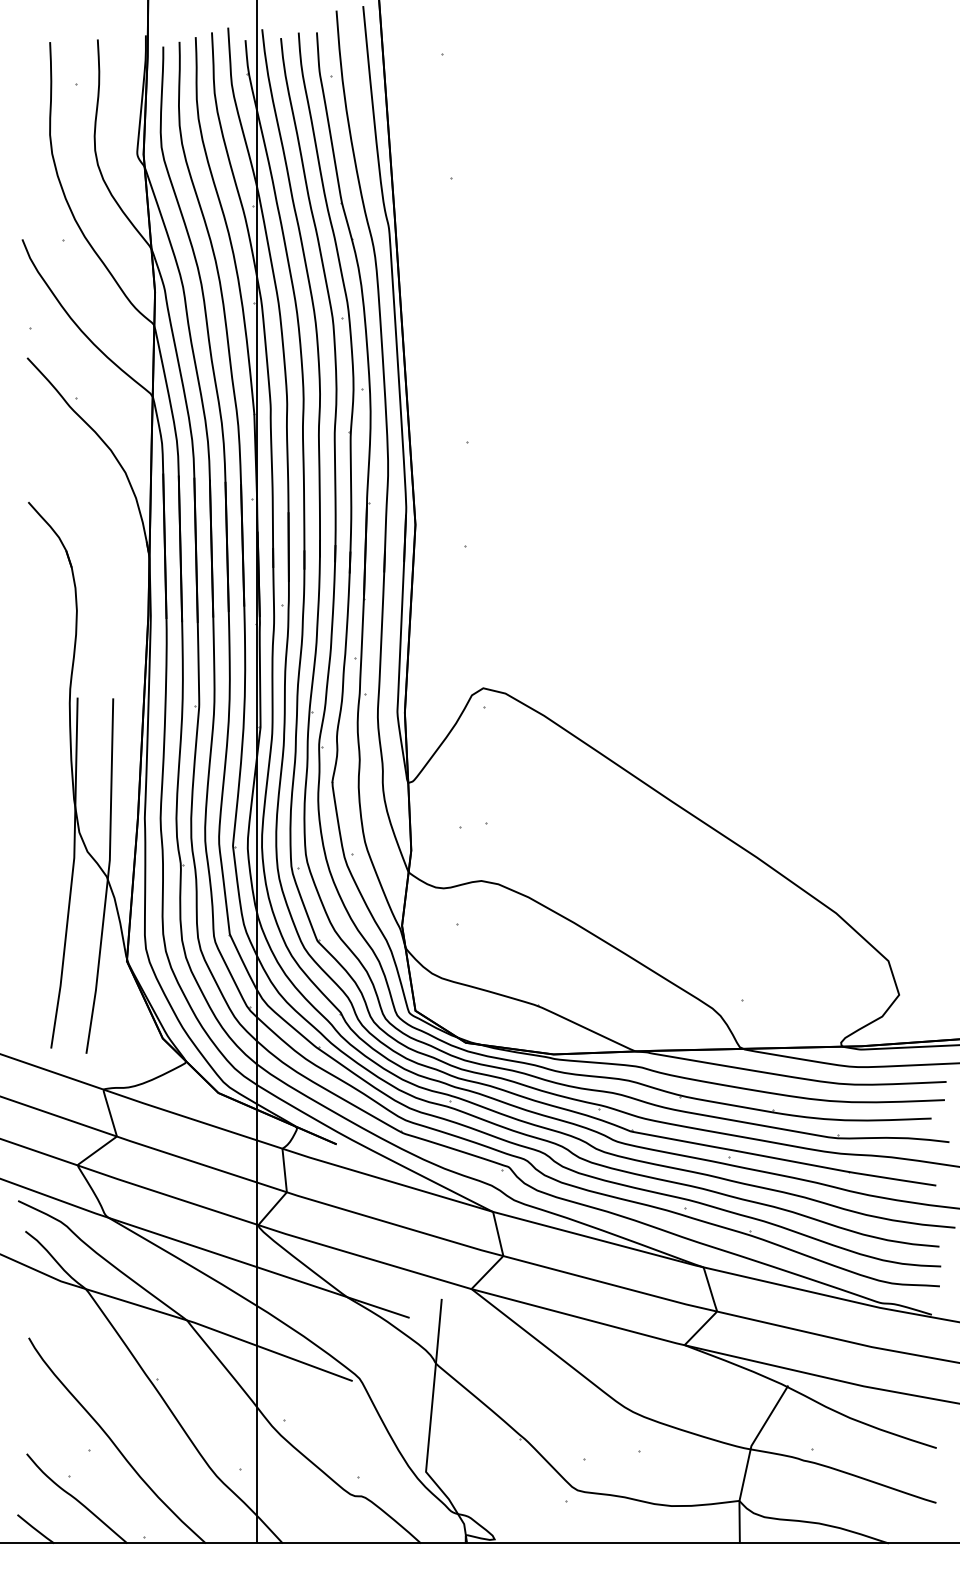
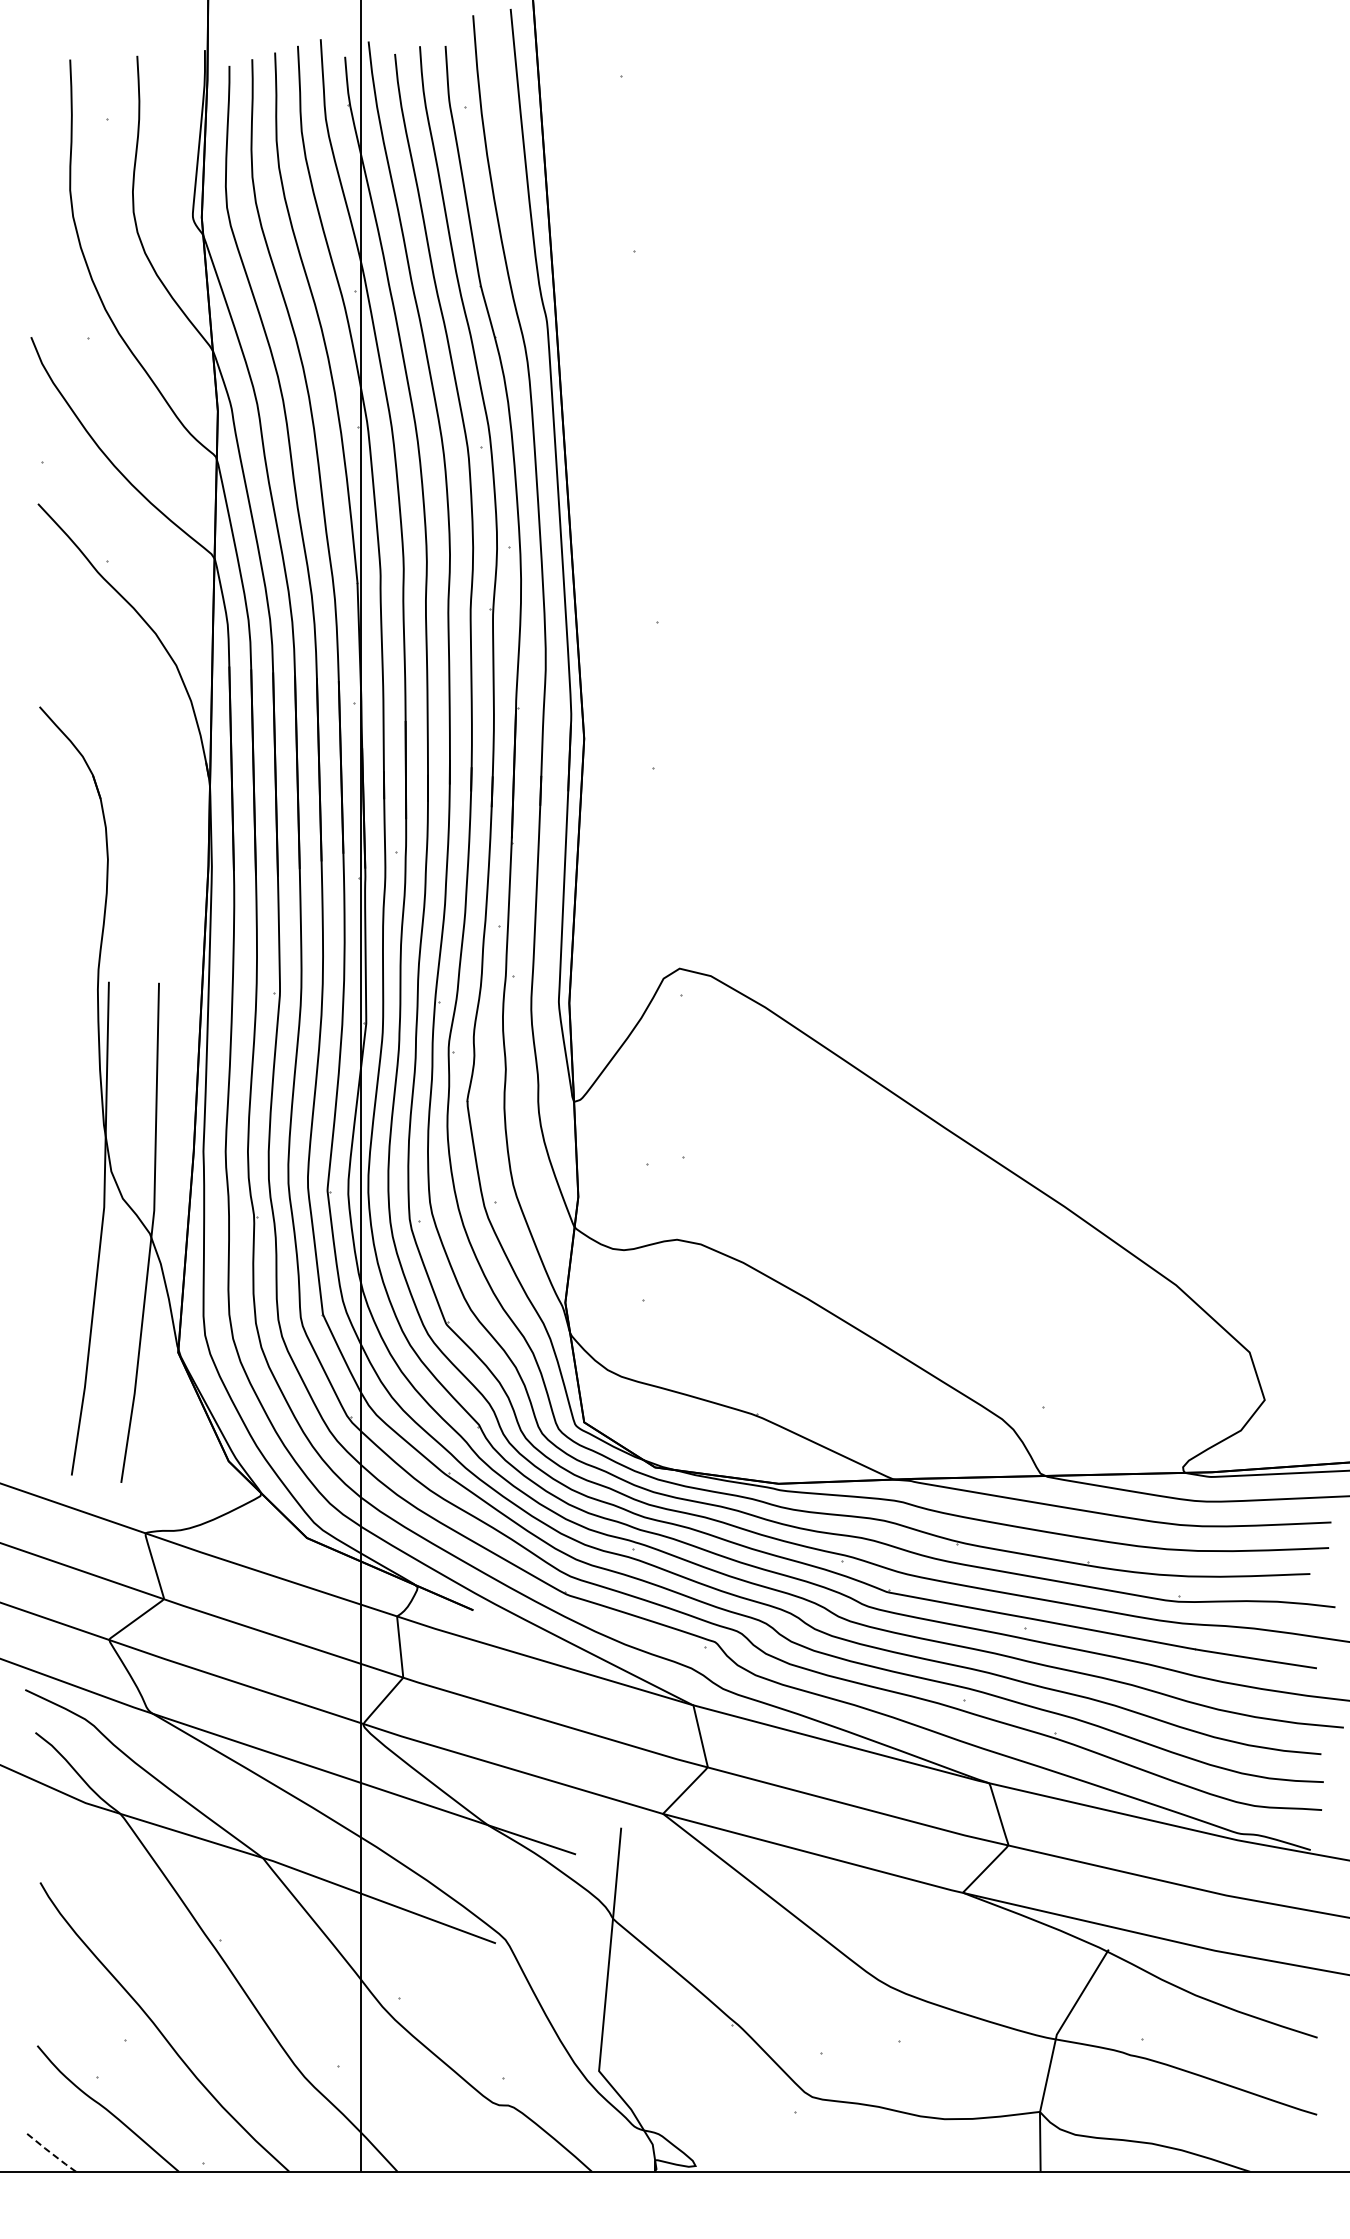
line: (35, 1529) -> (49, 2151), solid -> dashed

